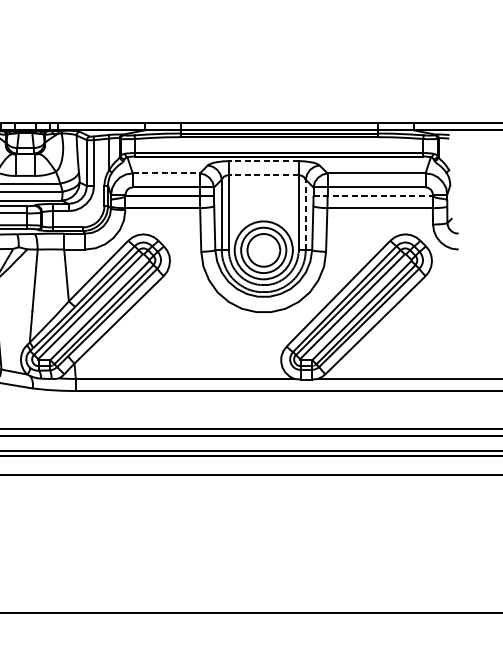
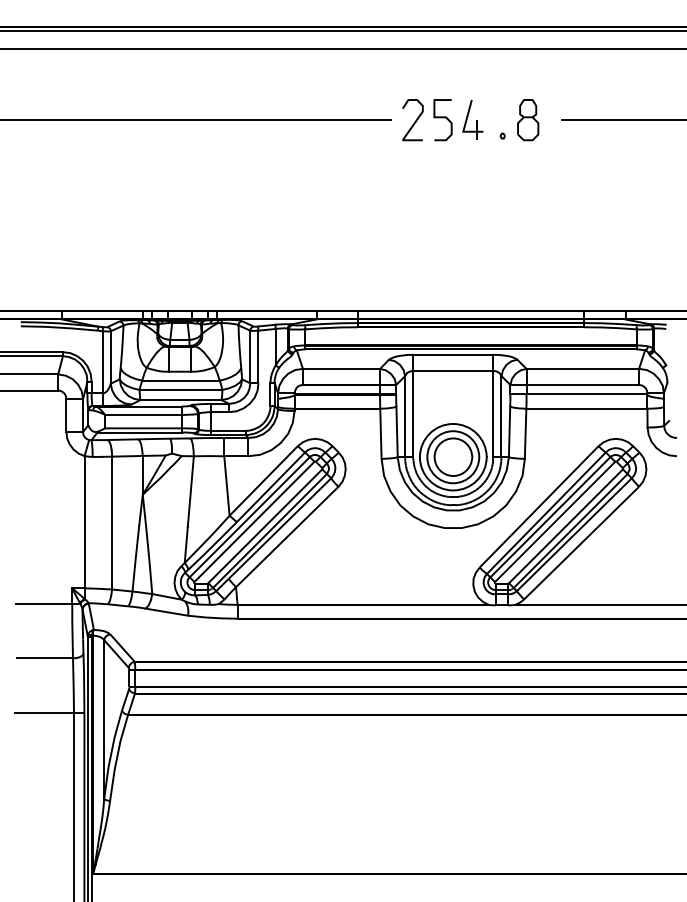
line: (263, 160) -> (452, 354), dashed -> solid
line: (166, 173) -> (341, 368), dashed -> solid
line: (263, 174) -> (452, 370), dashed -> solid
line: (373, 195) -> (579, 394), dashed -> solid
line: (305, 214) -> (501, 416), dashed -> solid

